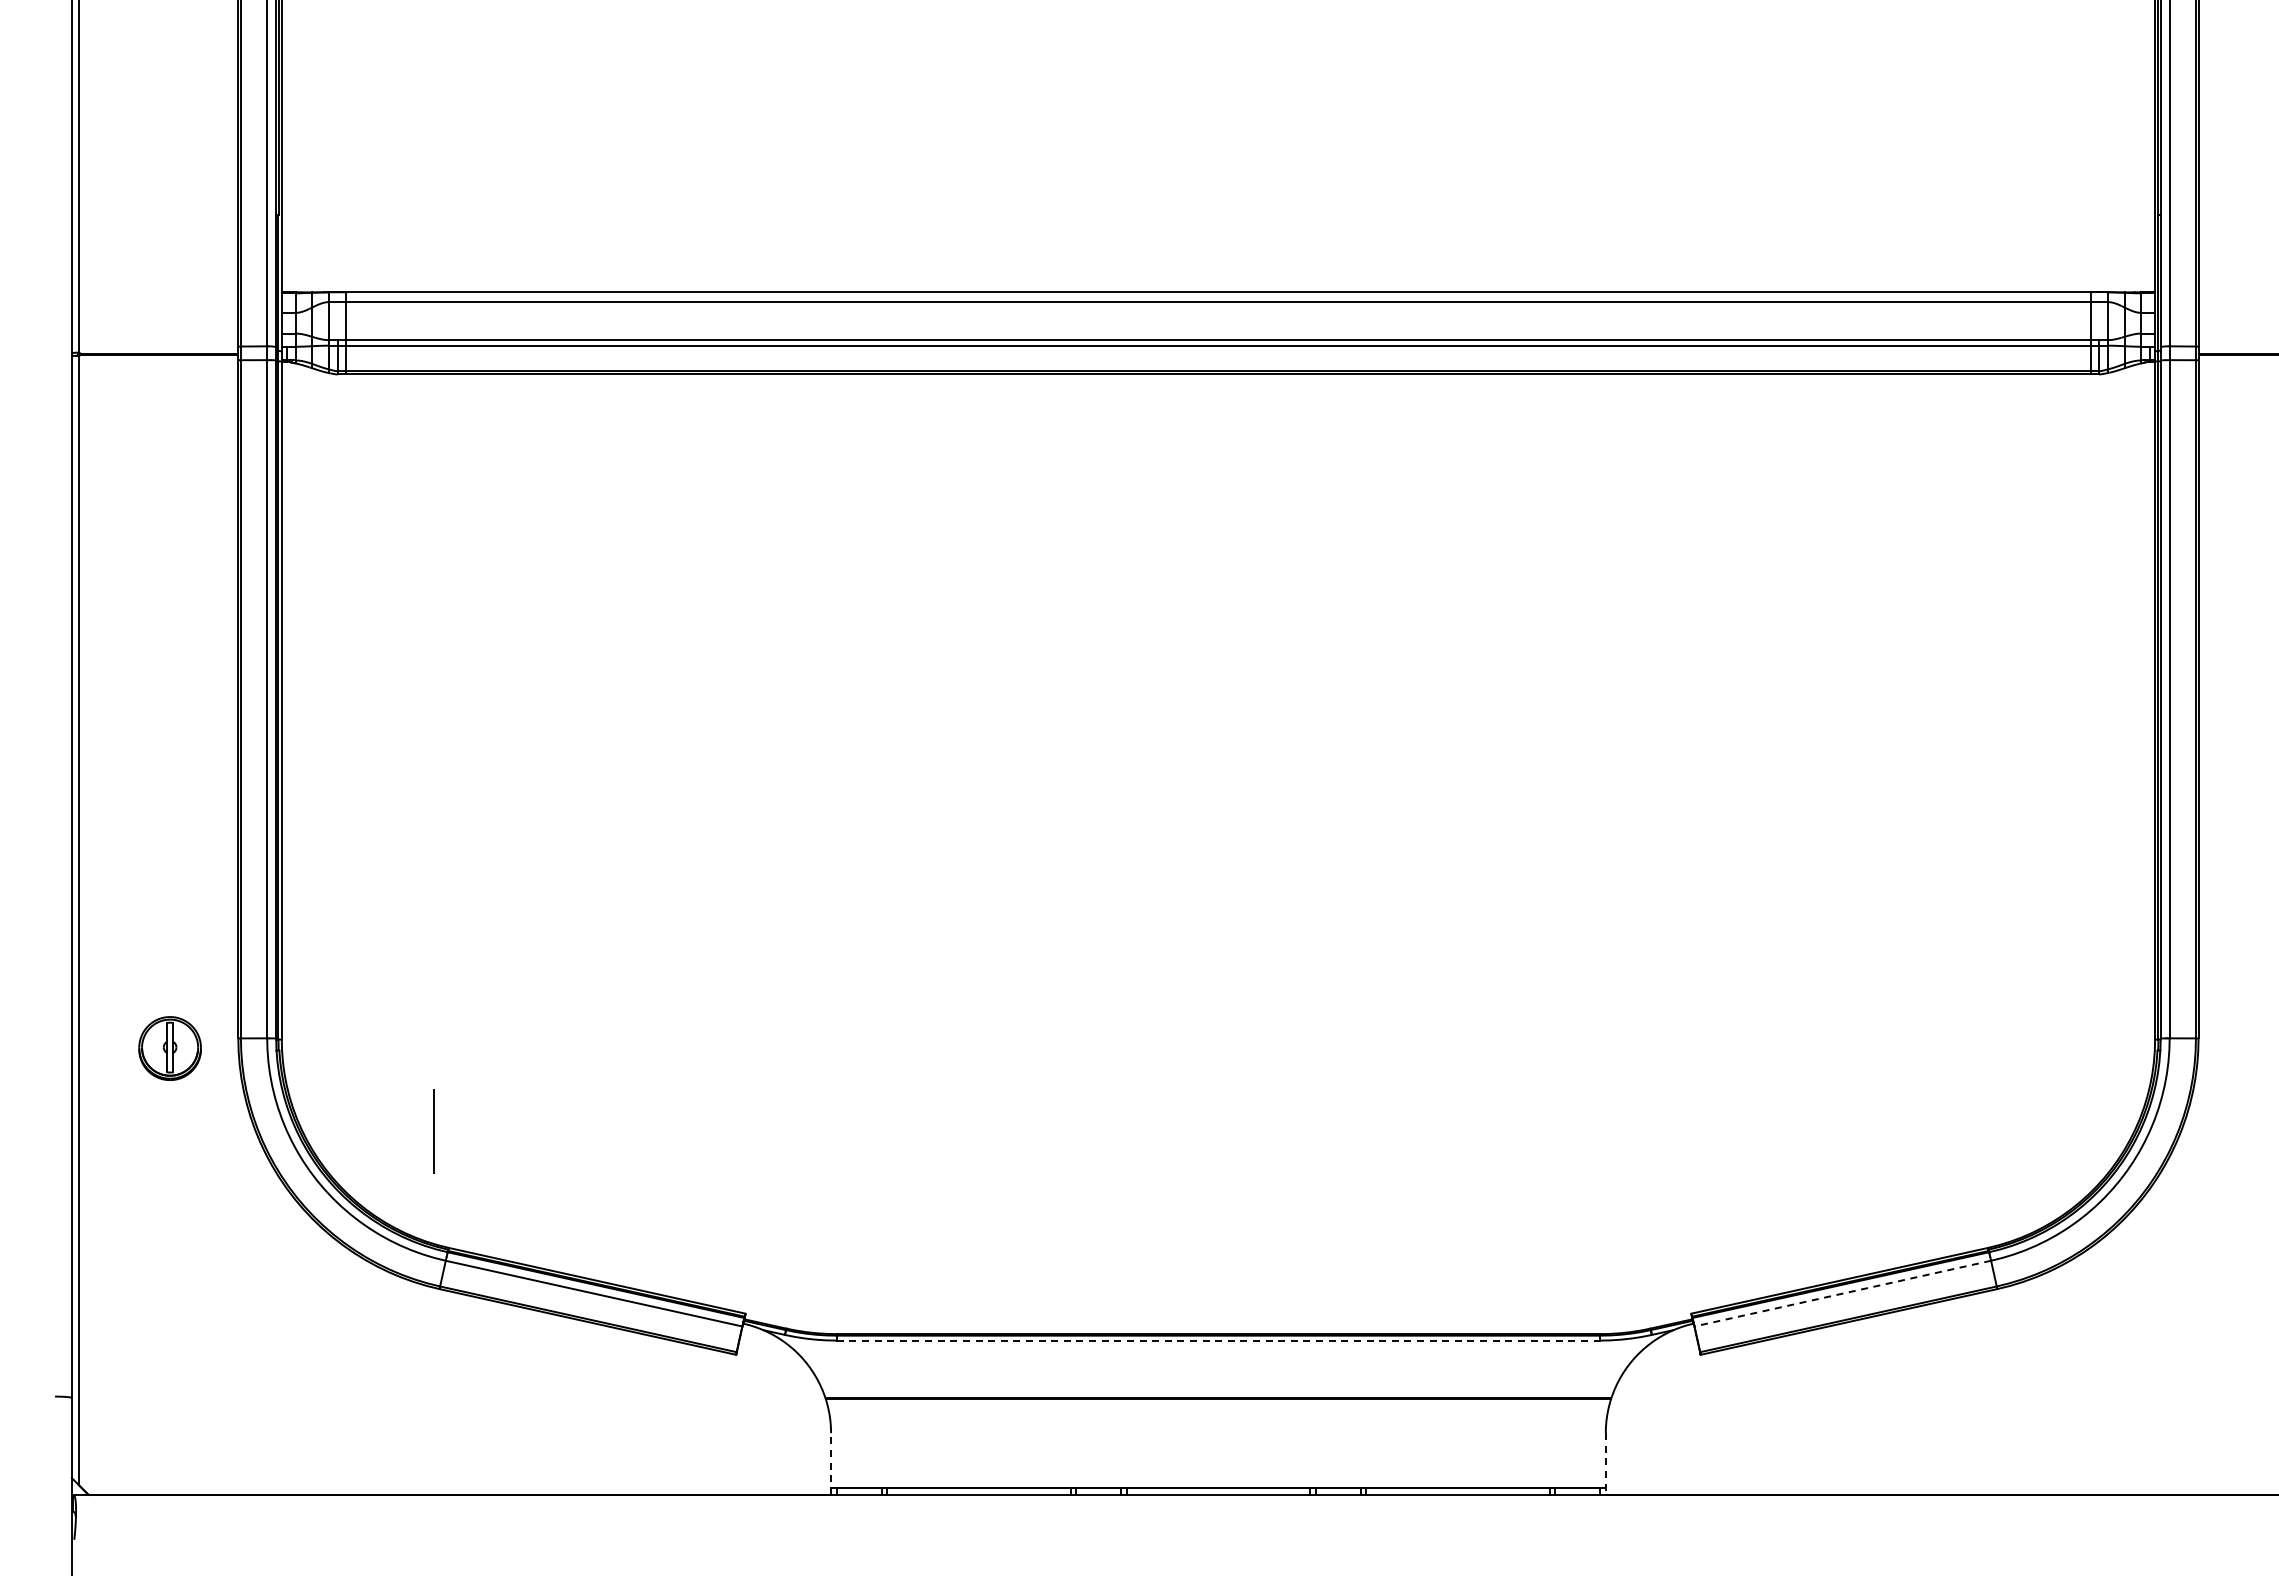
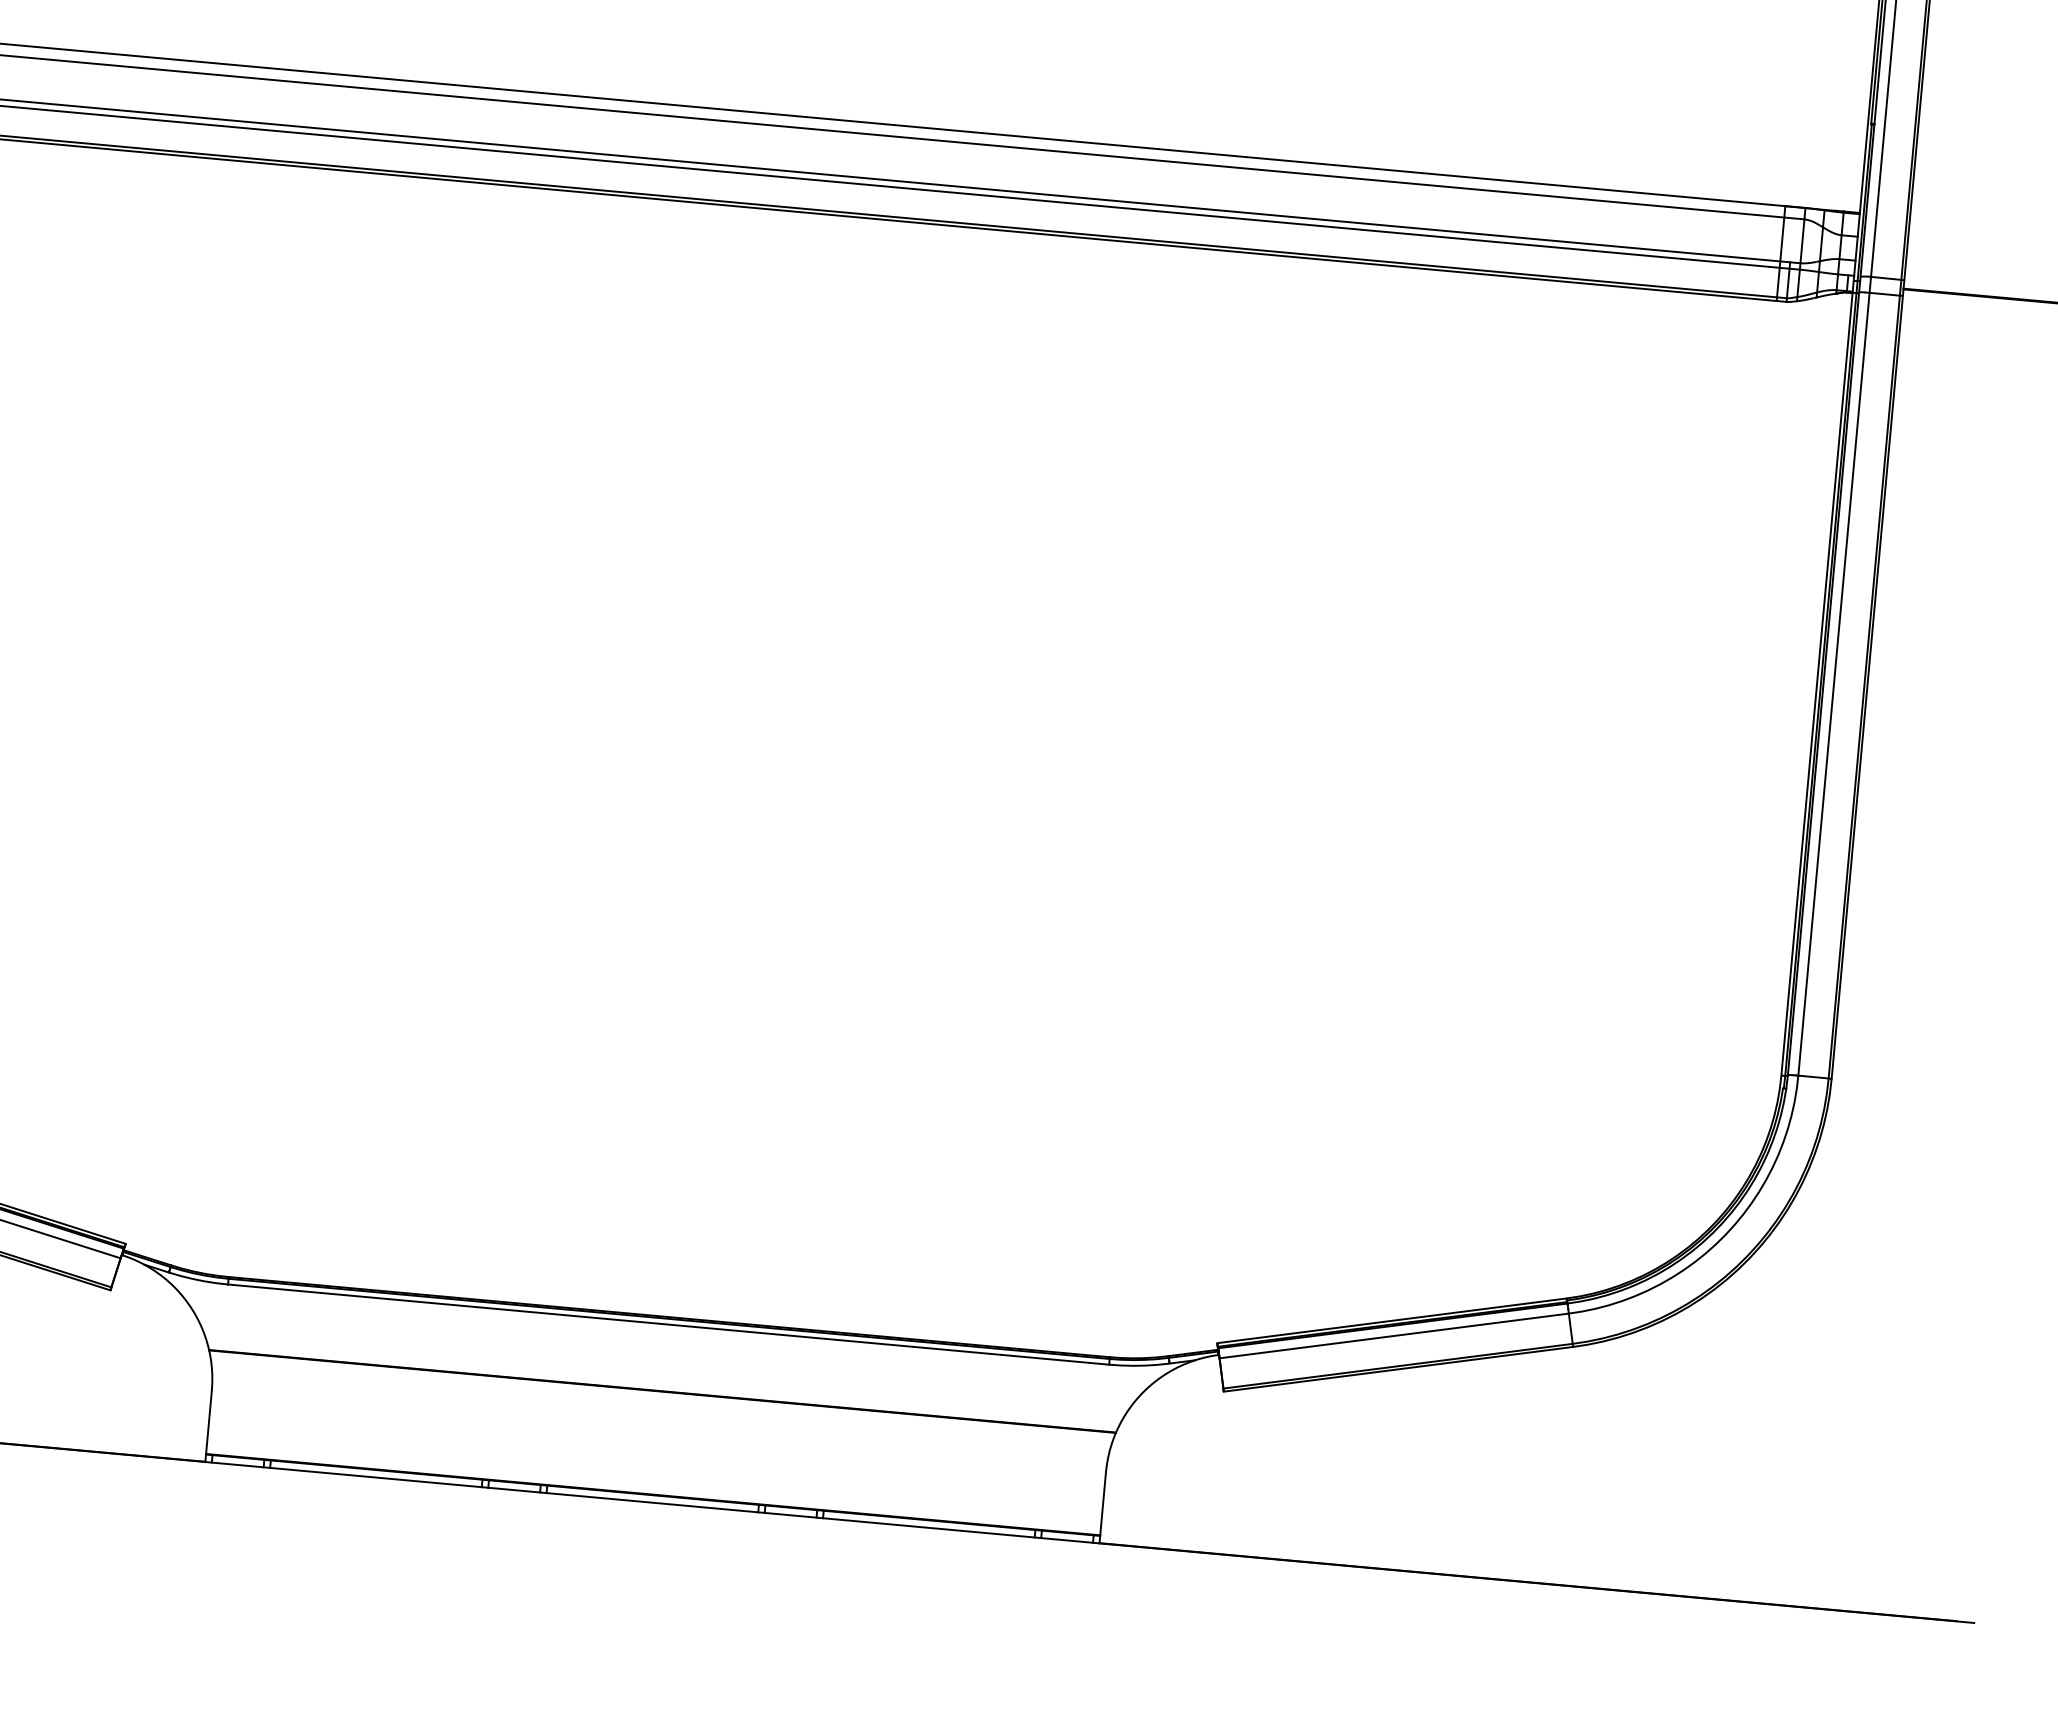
line: (1842, 1293) -> (1393, 1335), dashed -> solid
line: (1218, 1340) -> (668, 1324), dashed -> solid
line: (831, 1464) -> (209, 1426), dashed -> solid
line: (1605, 1464) -> (1102, 1508), dashed -> solid

